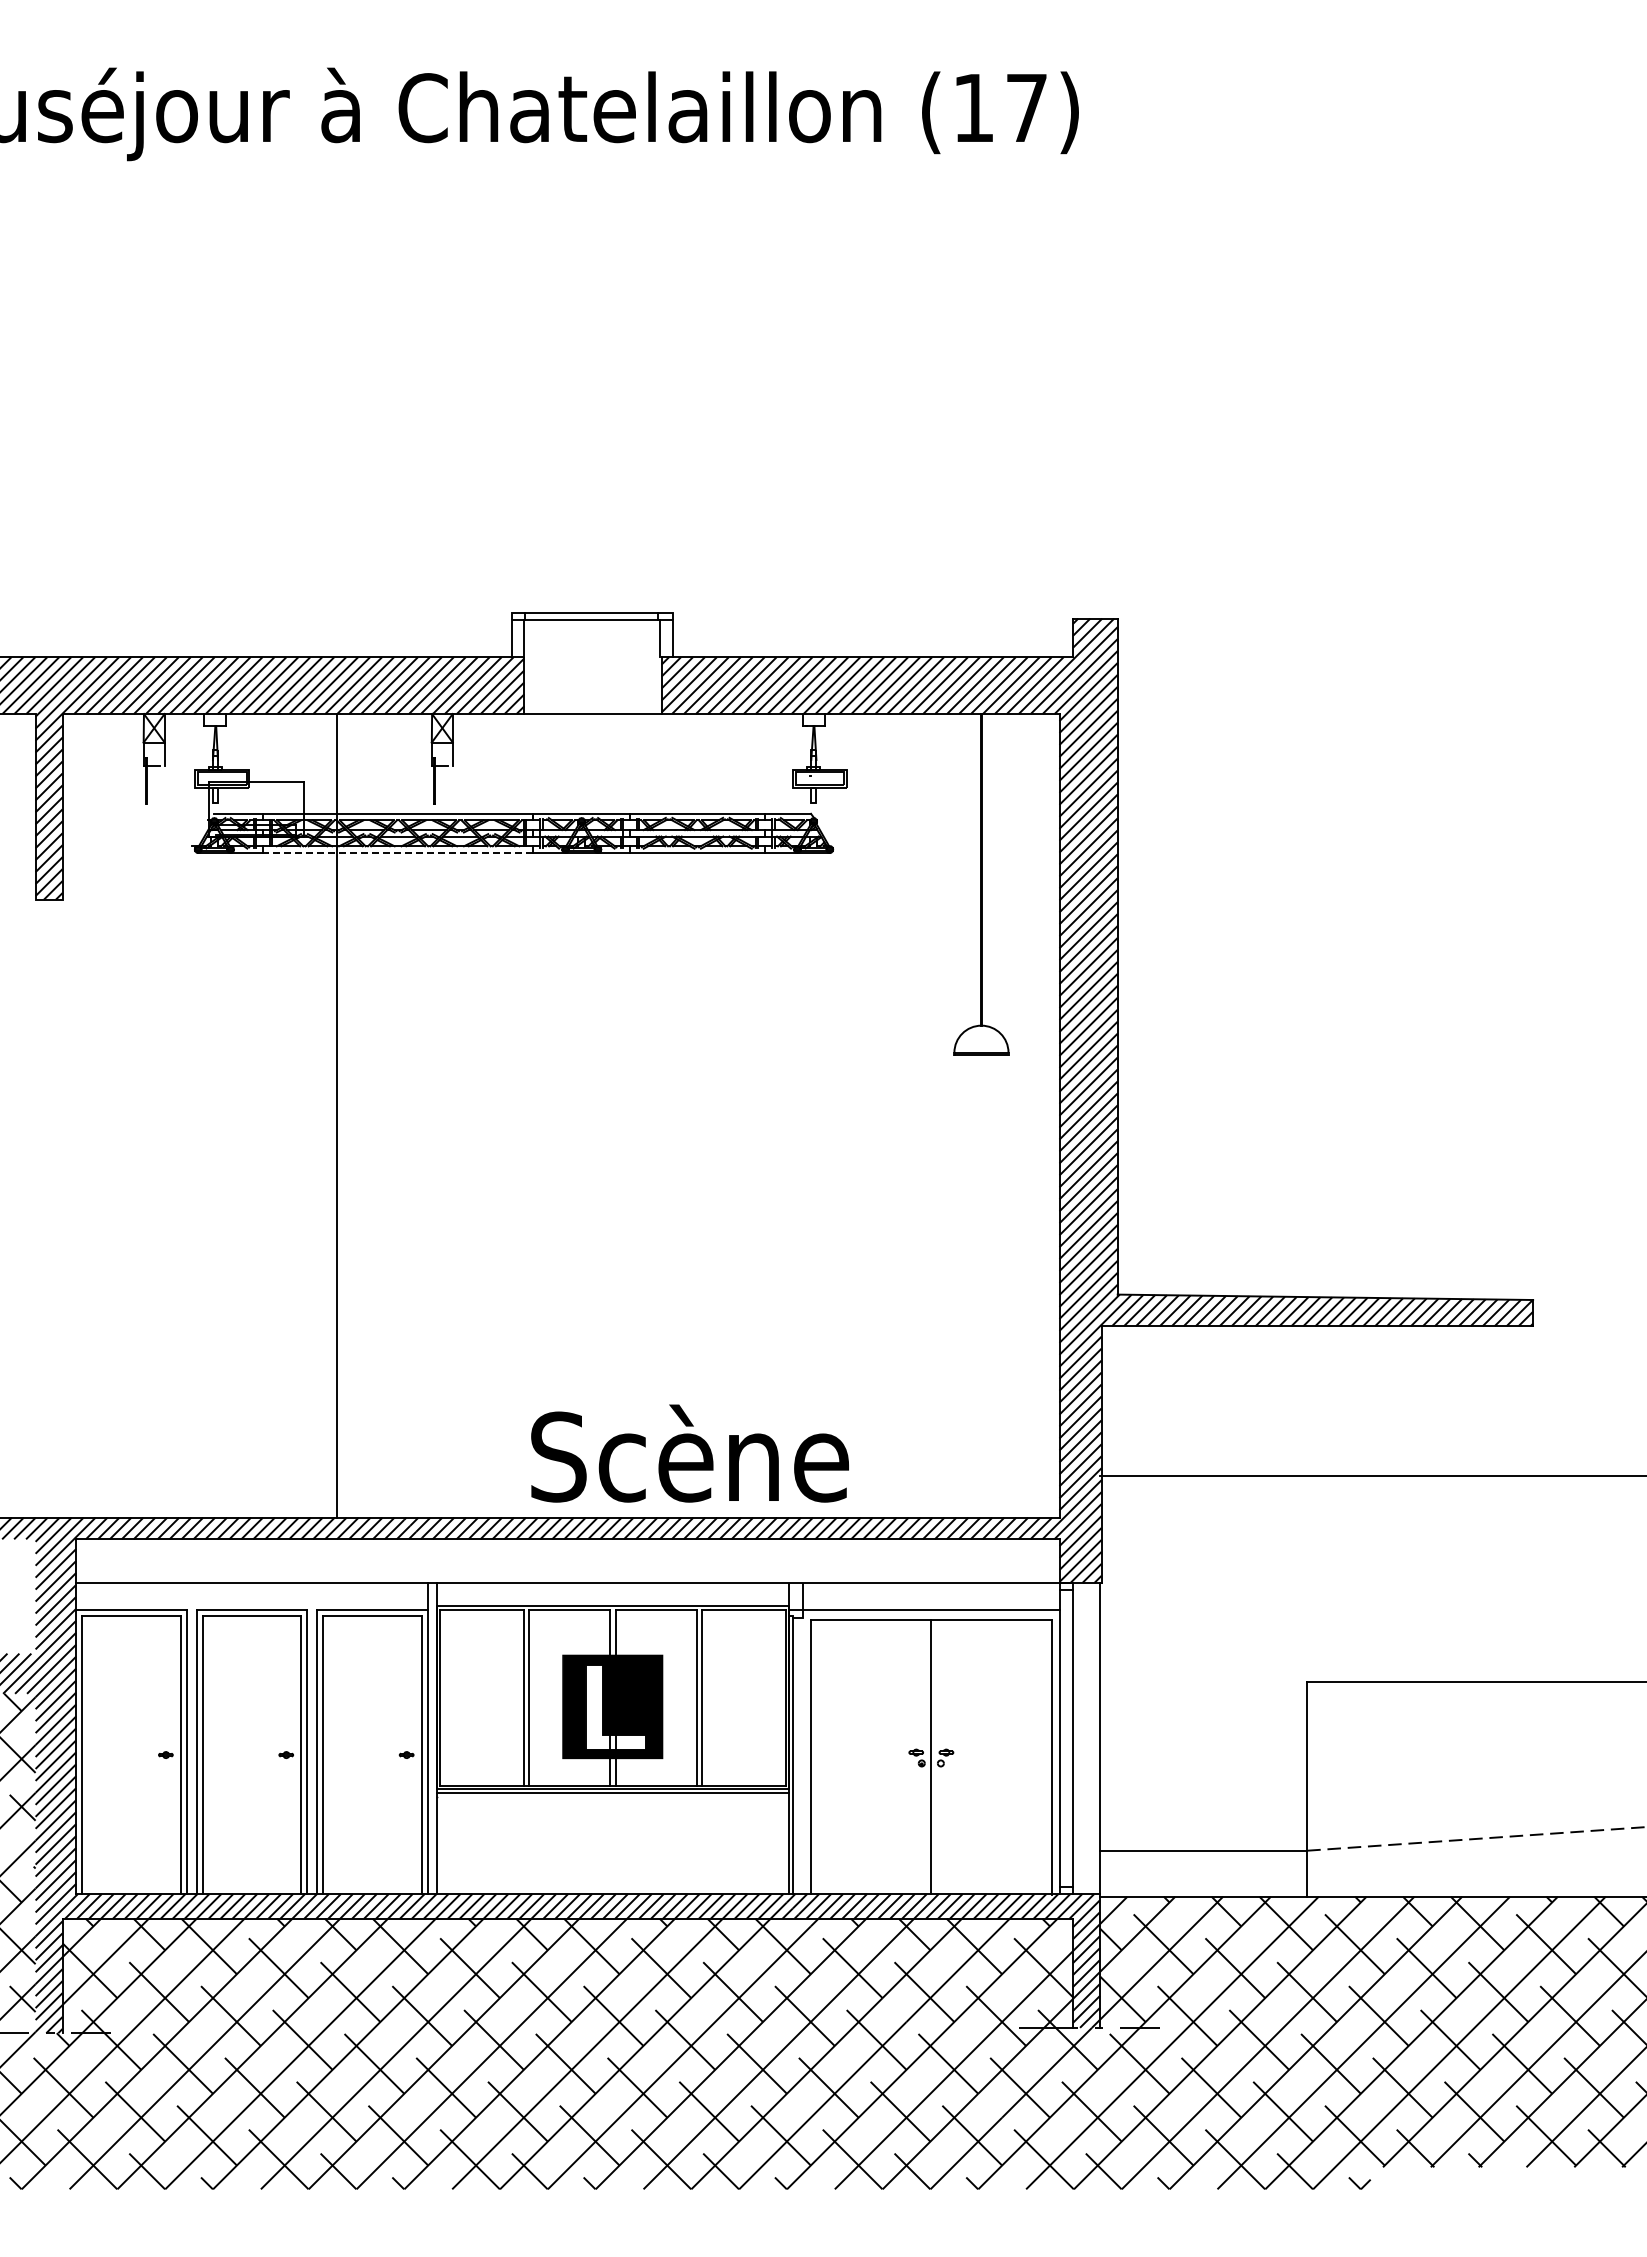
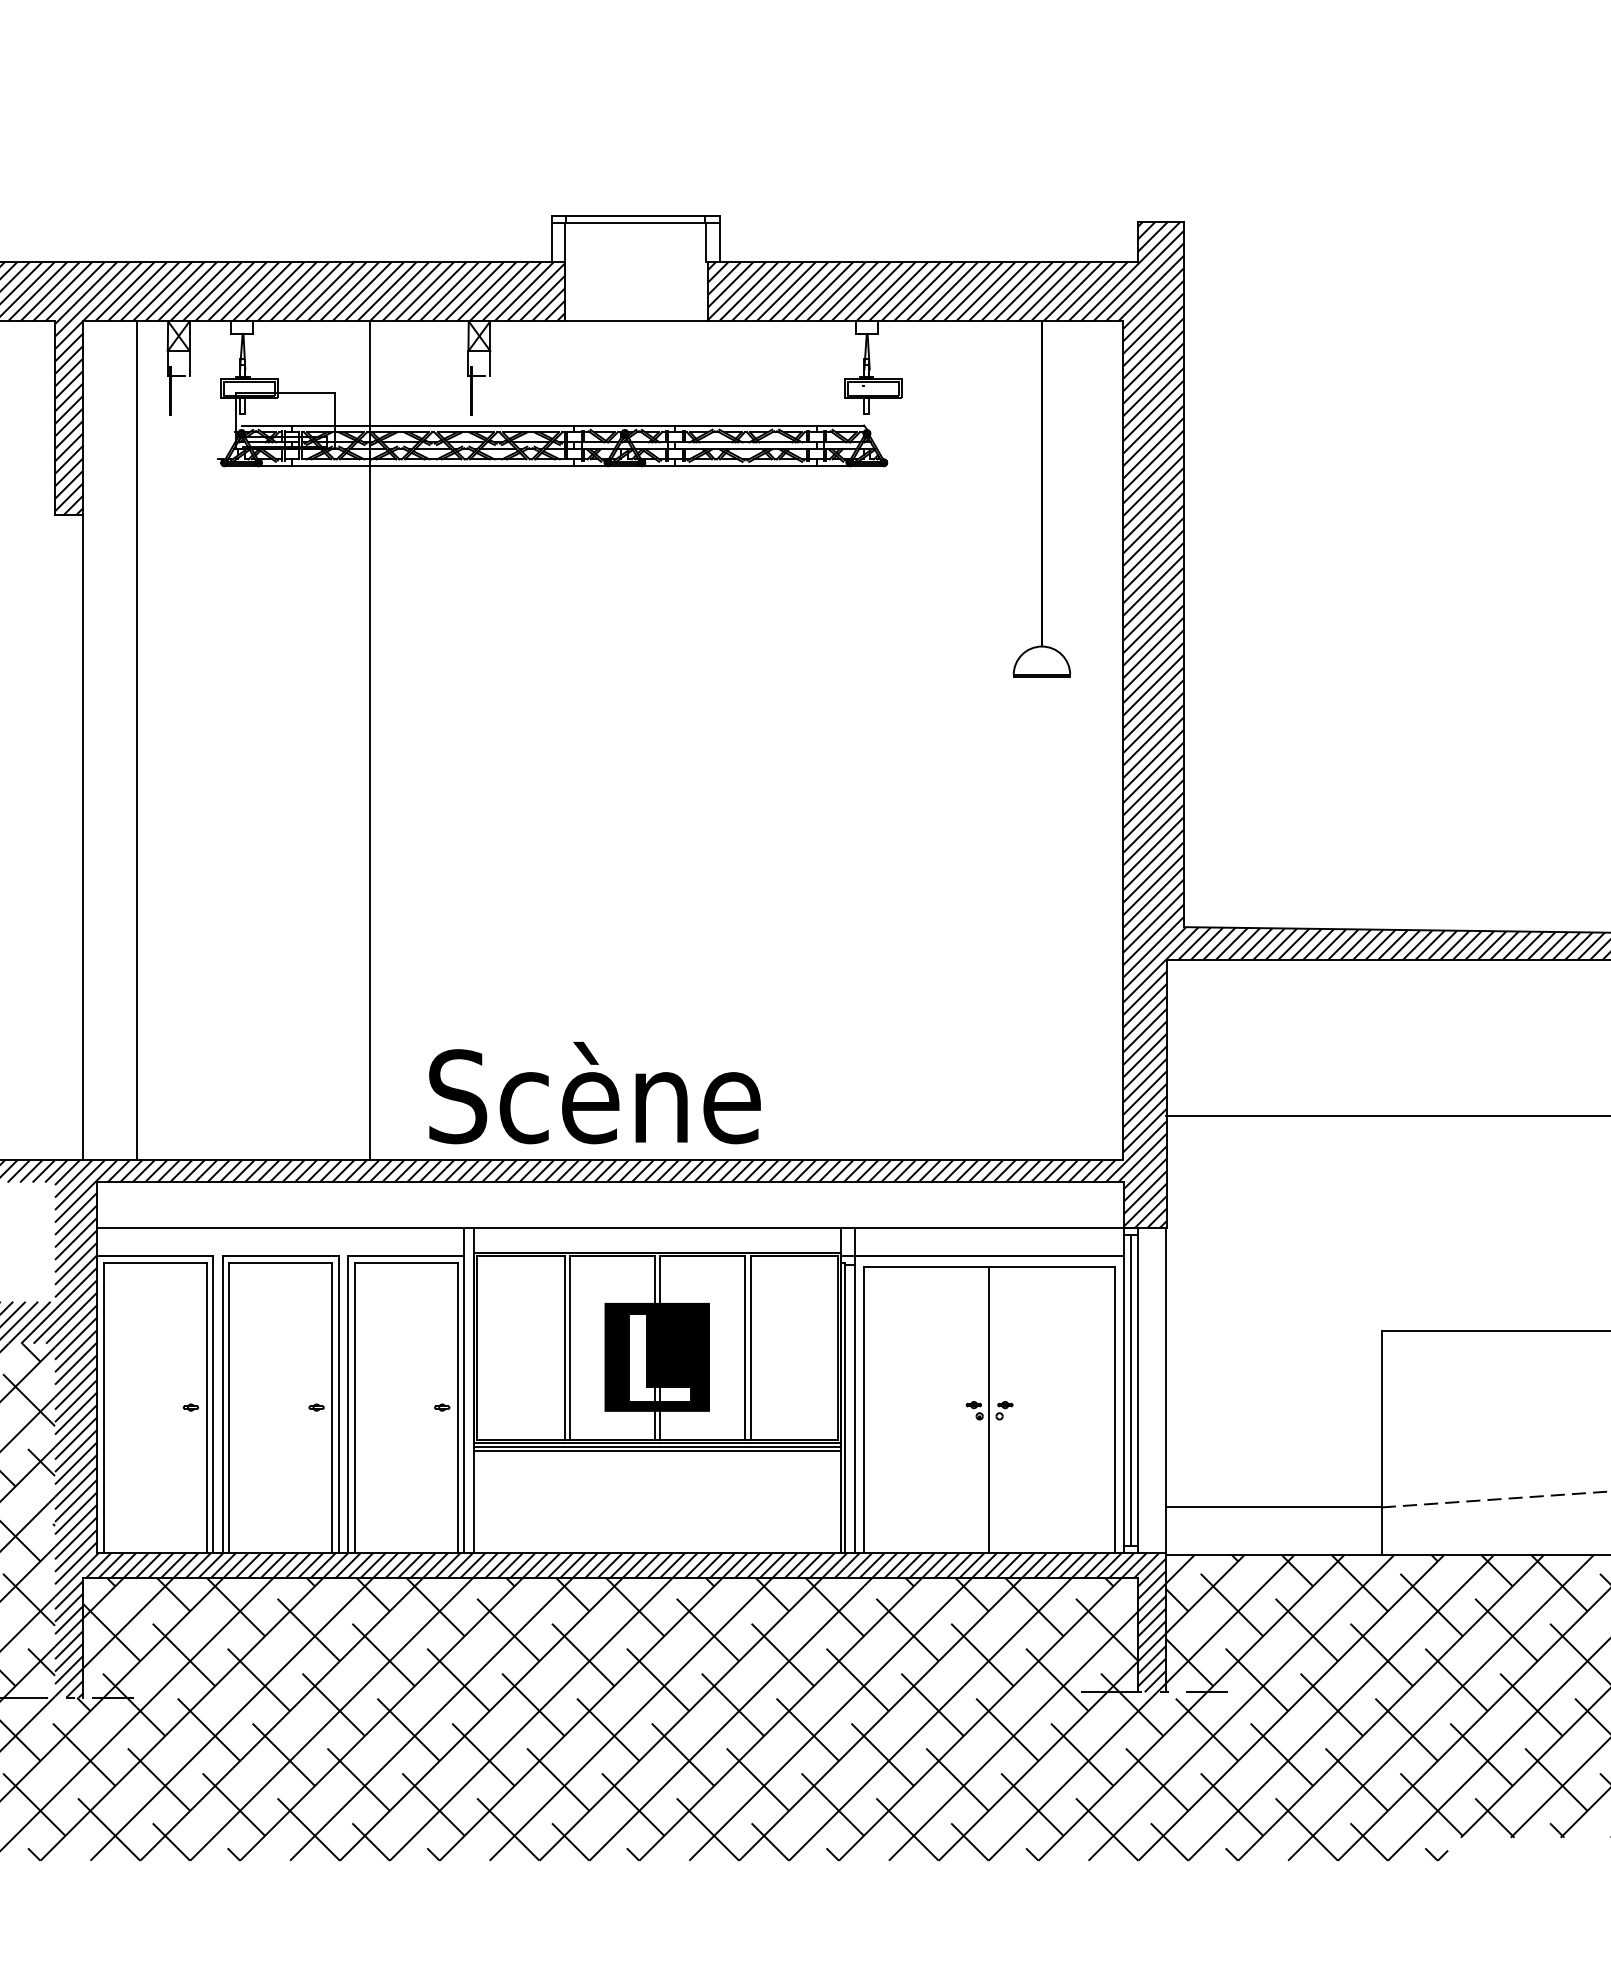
line: (397, 852) -> (432, 465), dashed -> solid
line: (114, 1115) -> (137, 740), added
line: (62, 1208) -> (83, 837), added
text: (689, 1453) -> (594, 1092), moved
line: (1066, 1738) -> (1130, 1390), added
line: (802, 1756) -> (855, 1409), added
line: (612, 1797) -> (656, 1451), added

